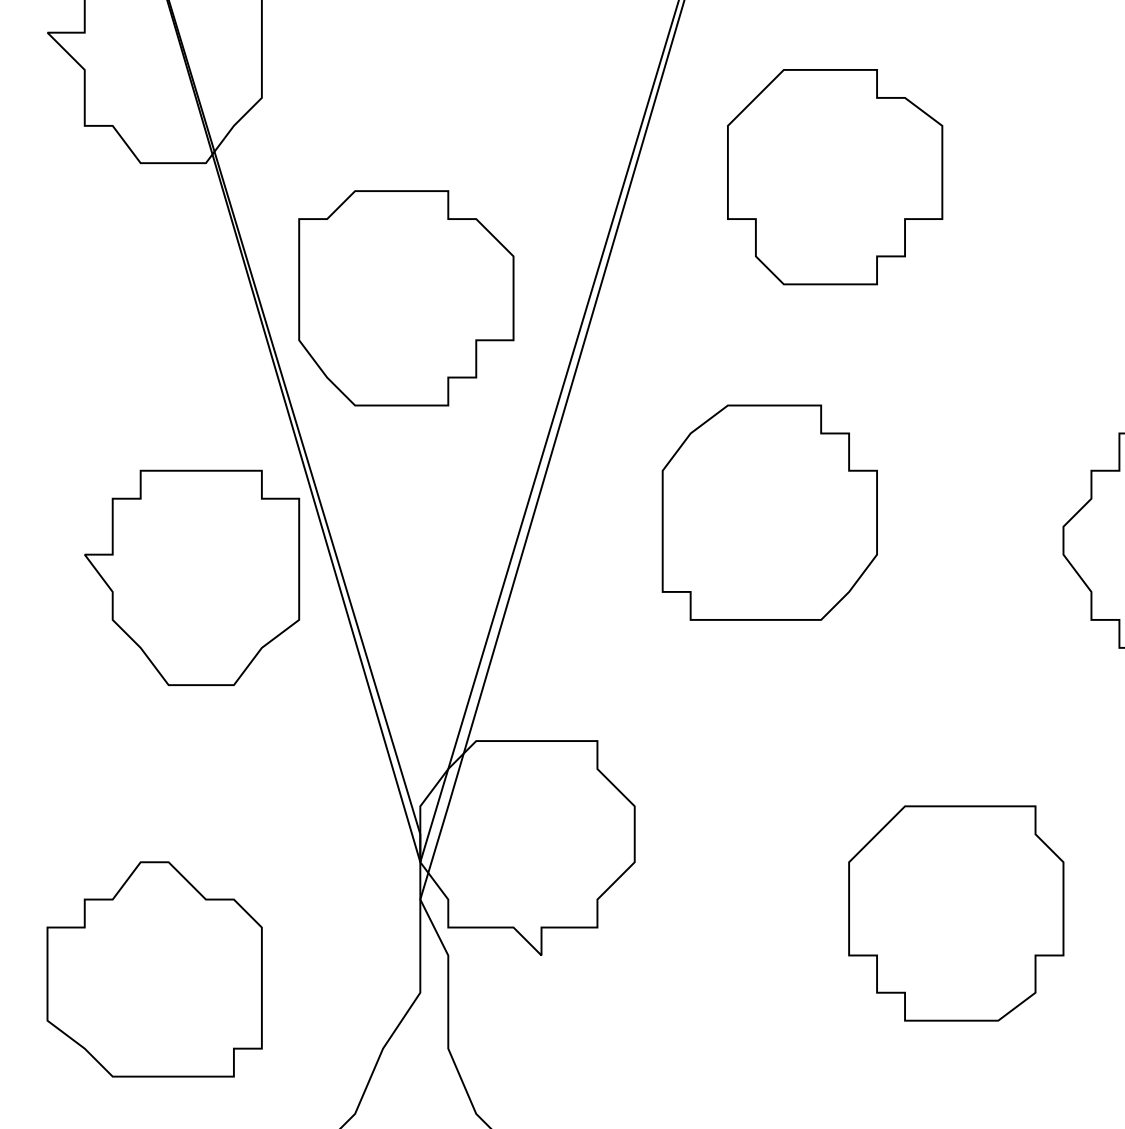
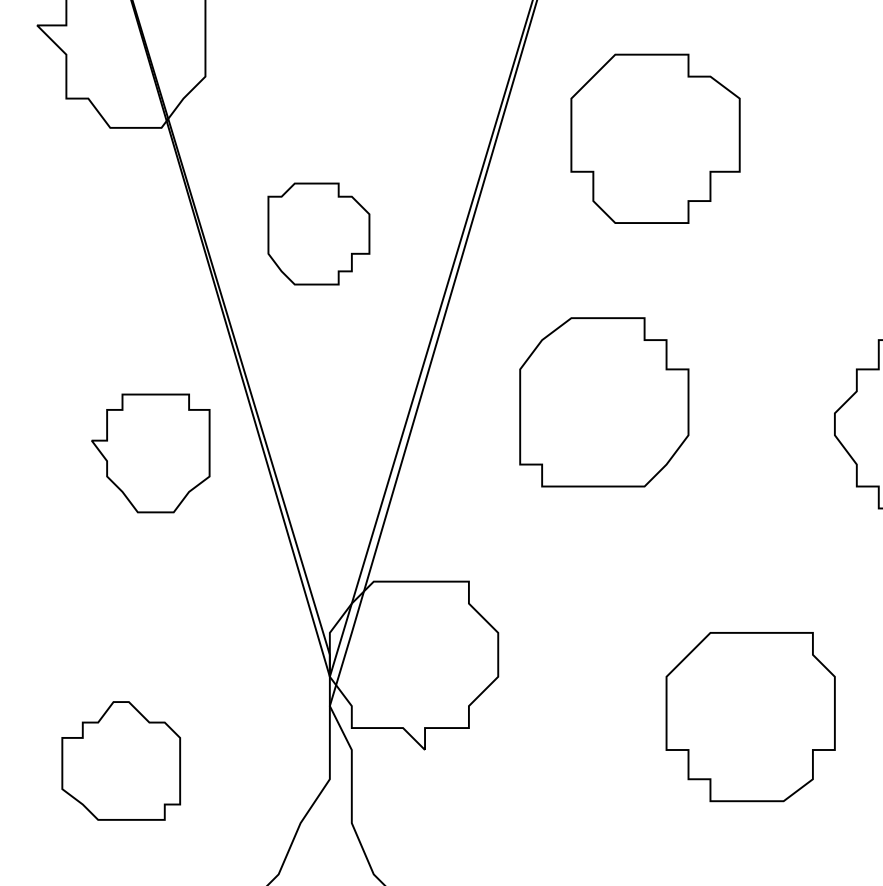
part: (406, 298) -> (319, 234), size x0.6
part: (192, 577) -> (150, 453), size x0.7
part: (154, 969) -> (121, 761), size x0.7

